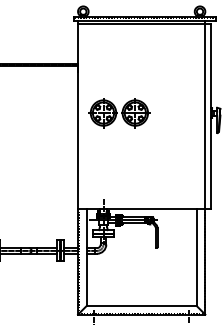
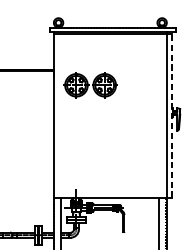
part: (119, 113) -> (90, 85), moved
line: (211, 115) -> (172, 114), solid -> dashed

